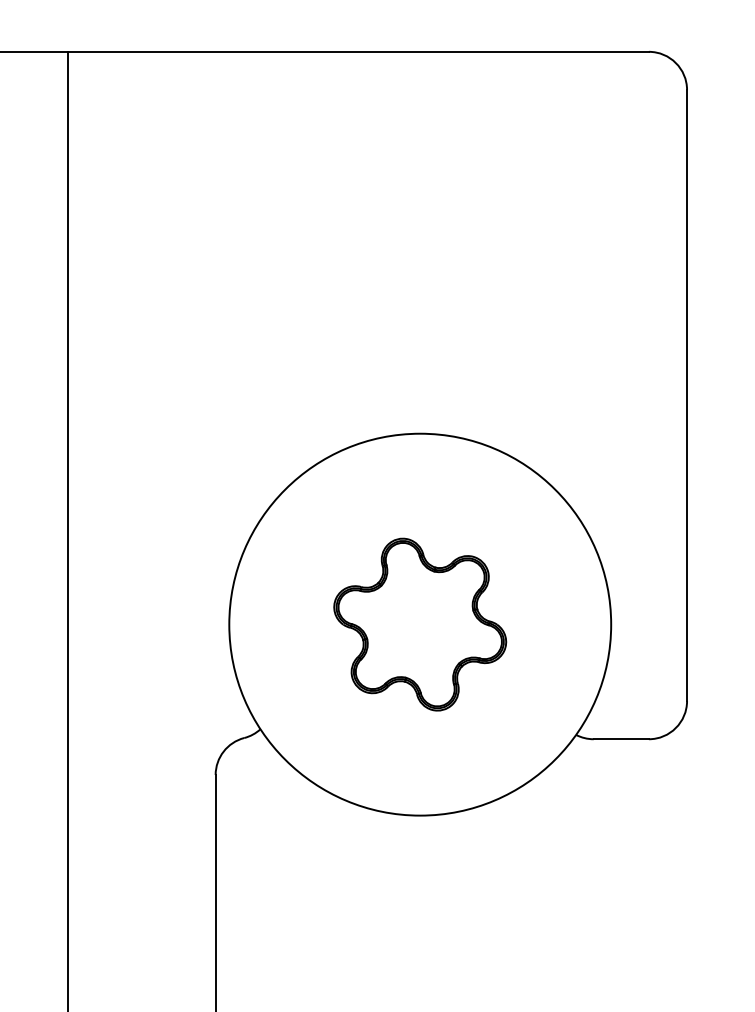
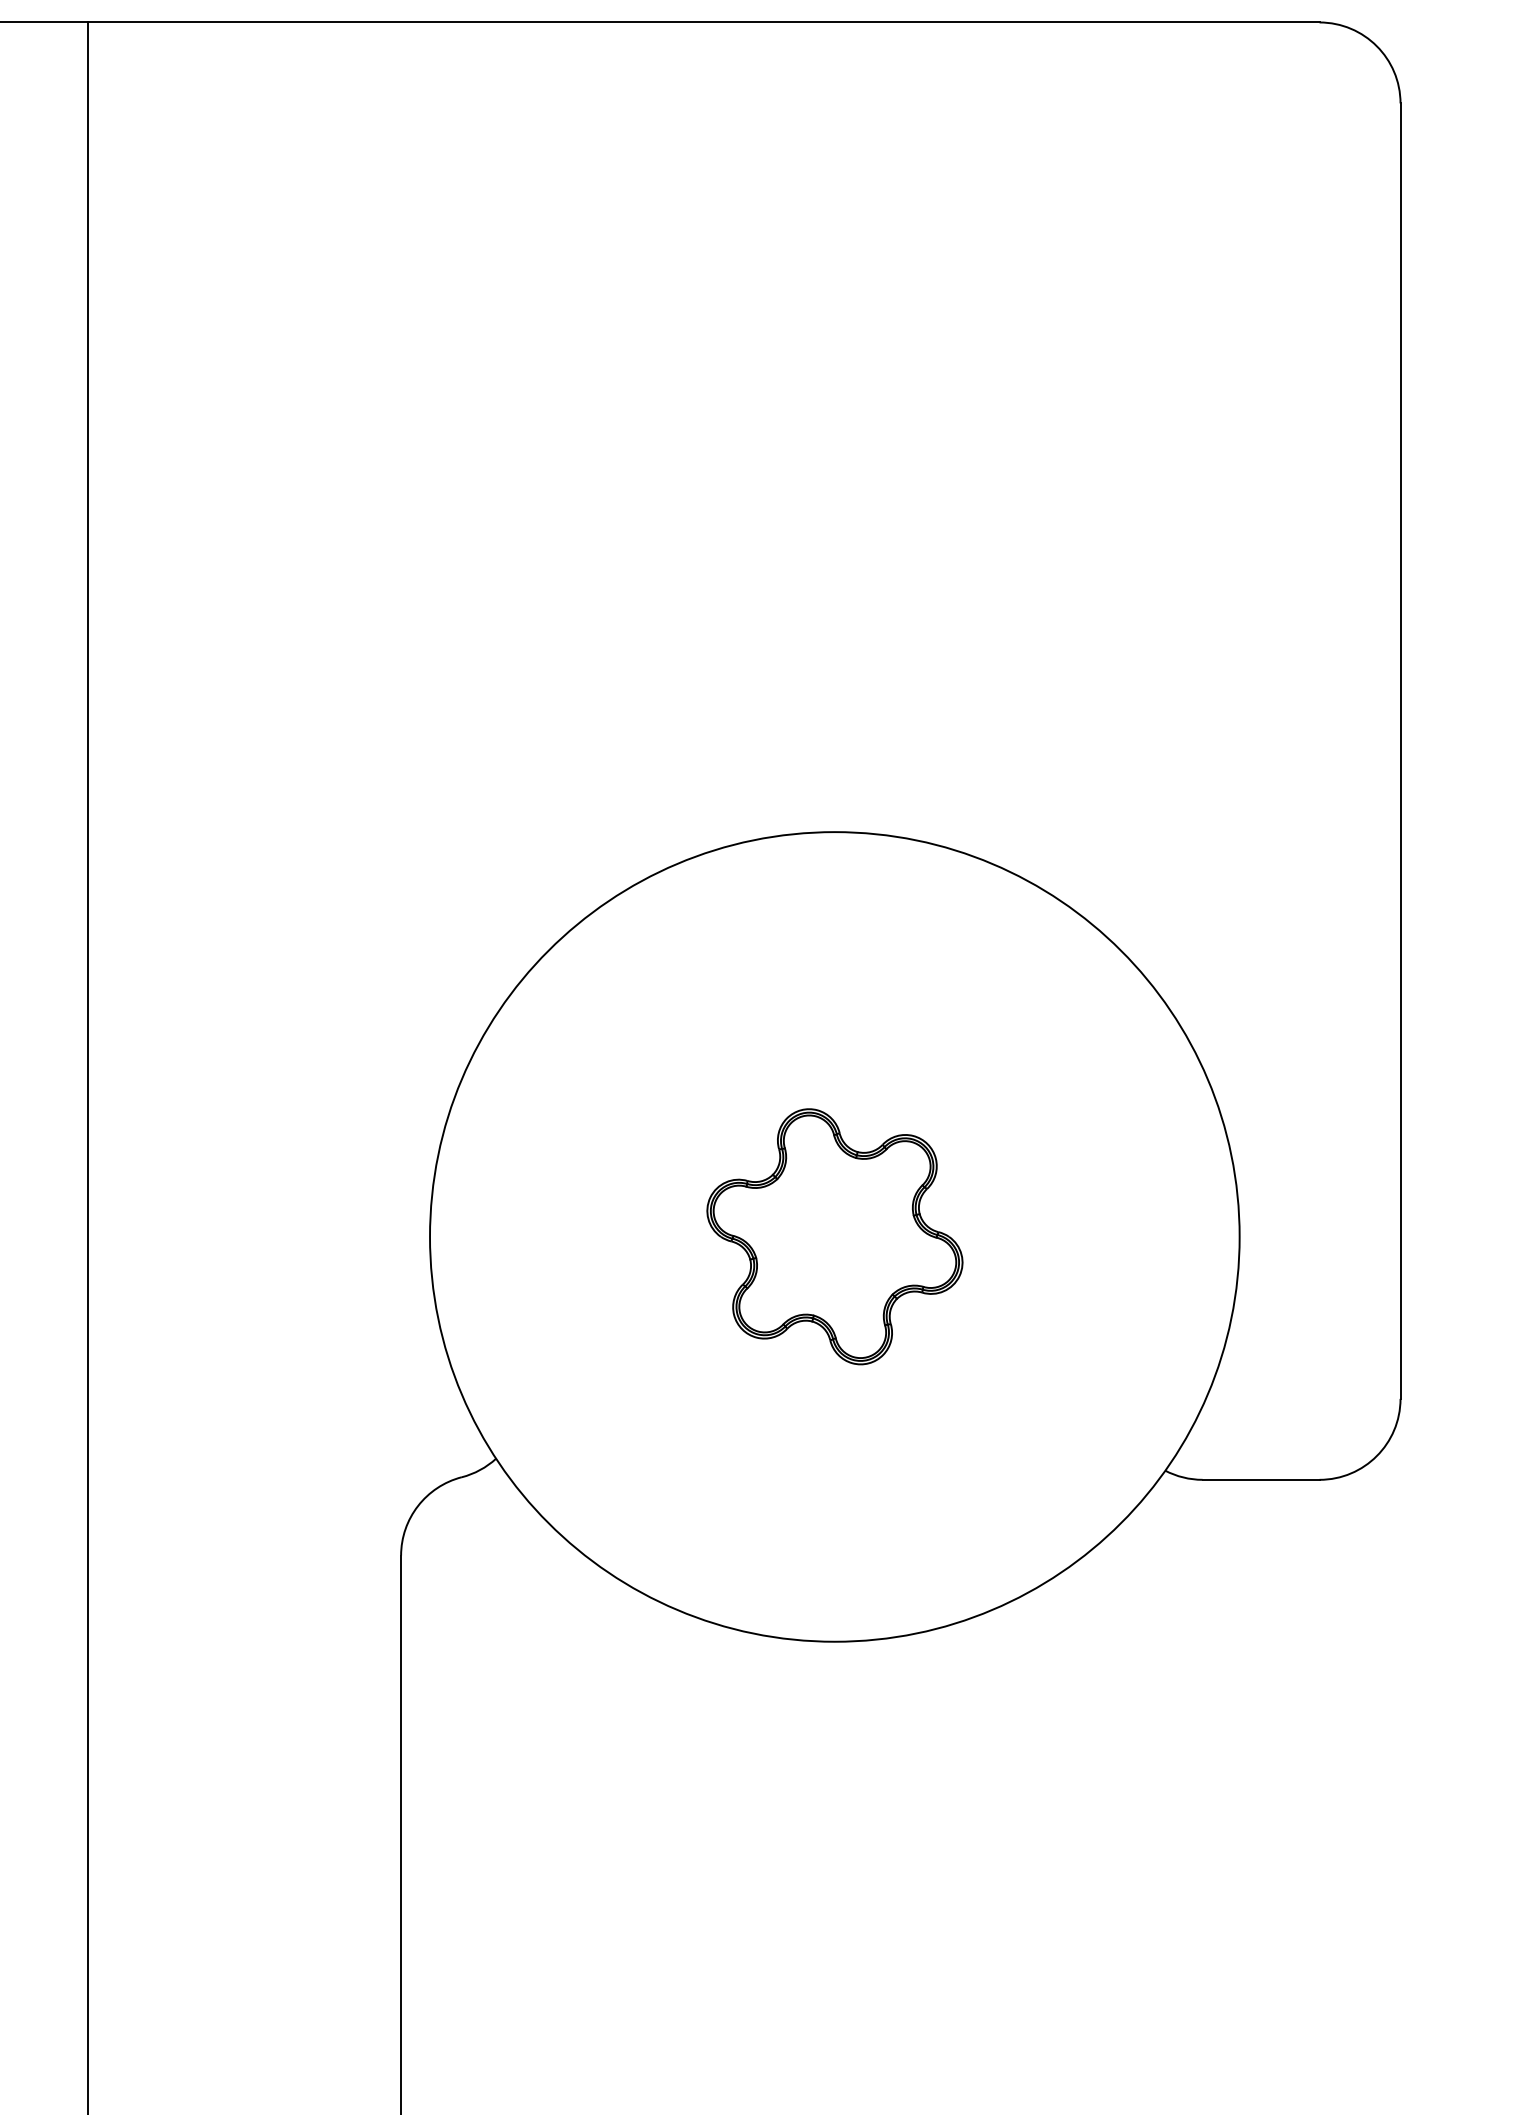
part: (420, 624) -> (835, 1236), size x0.7

